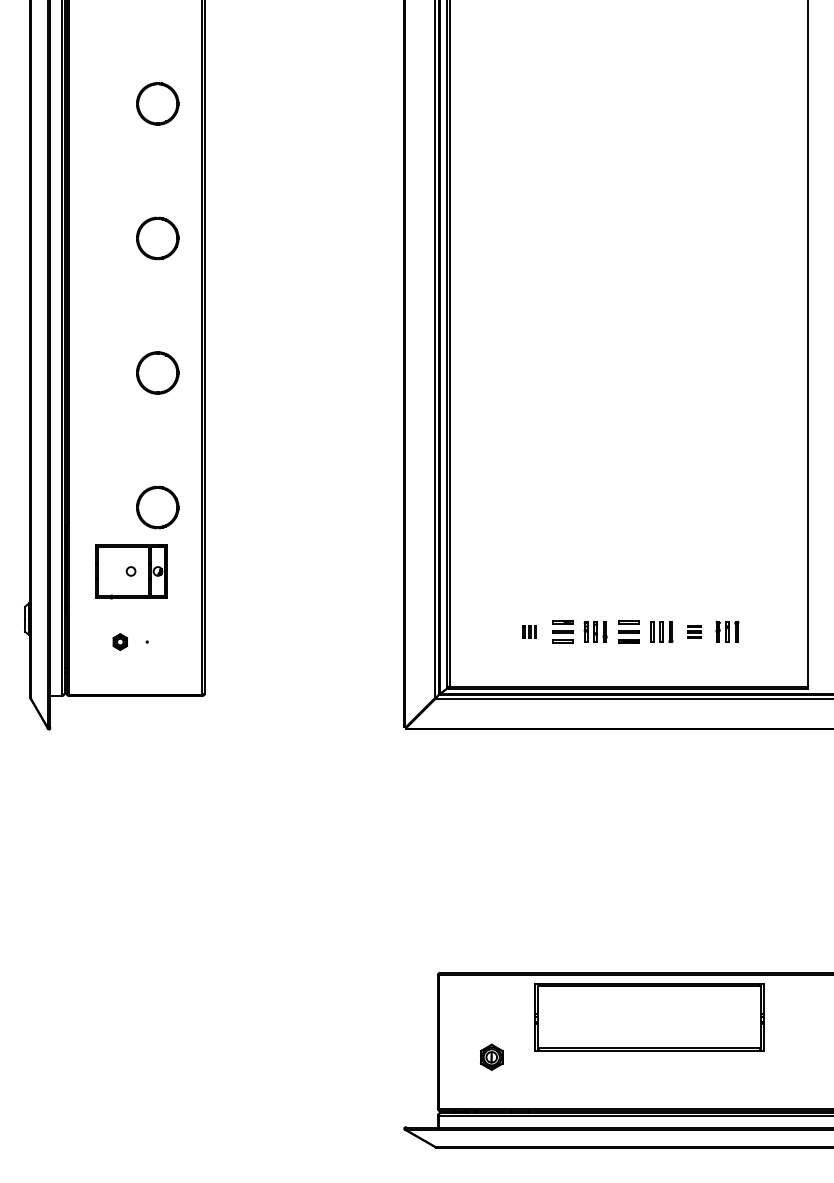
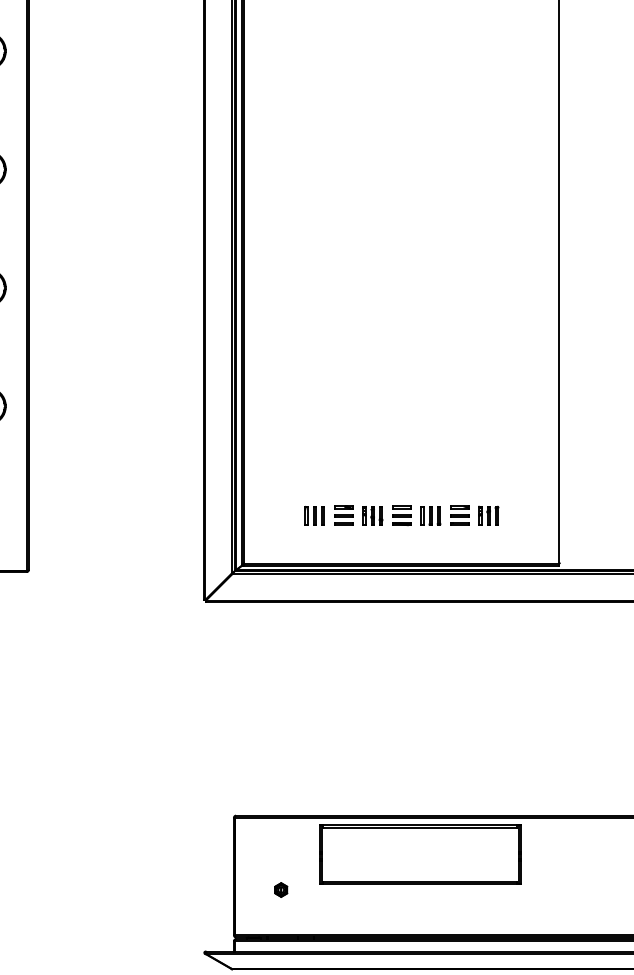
part: (529, 631) -> (314, 515), size x1.67
part: (694, 631) -> (459, 515), size x1.67
part: (491, 1057) -> (281, 890), size x0.62

